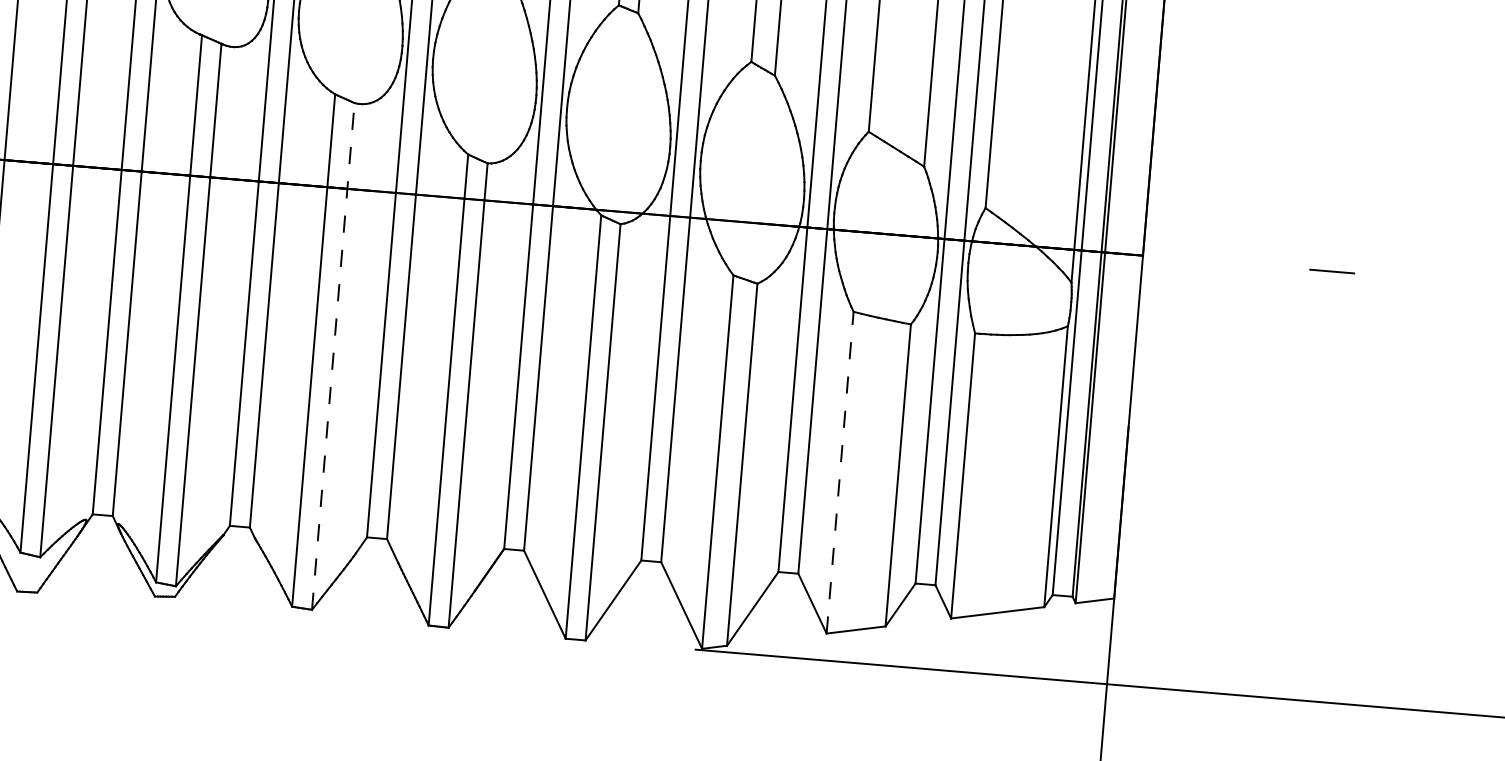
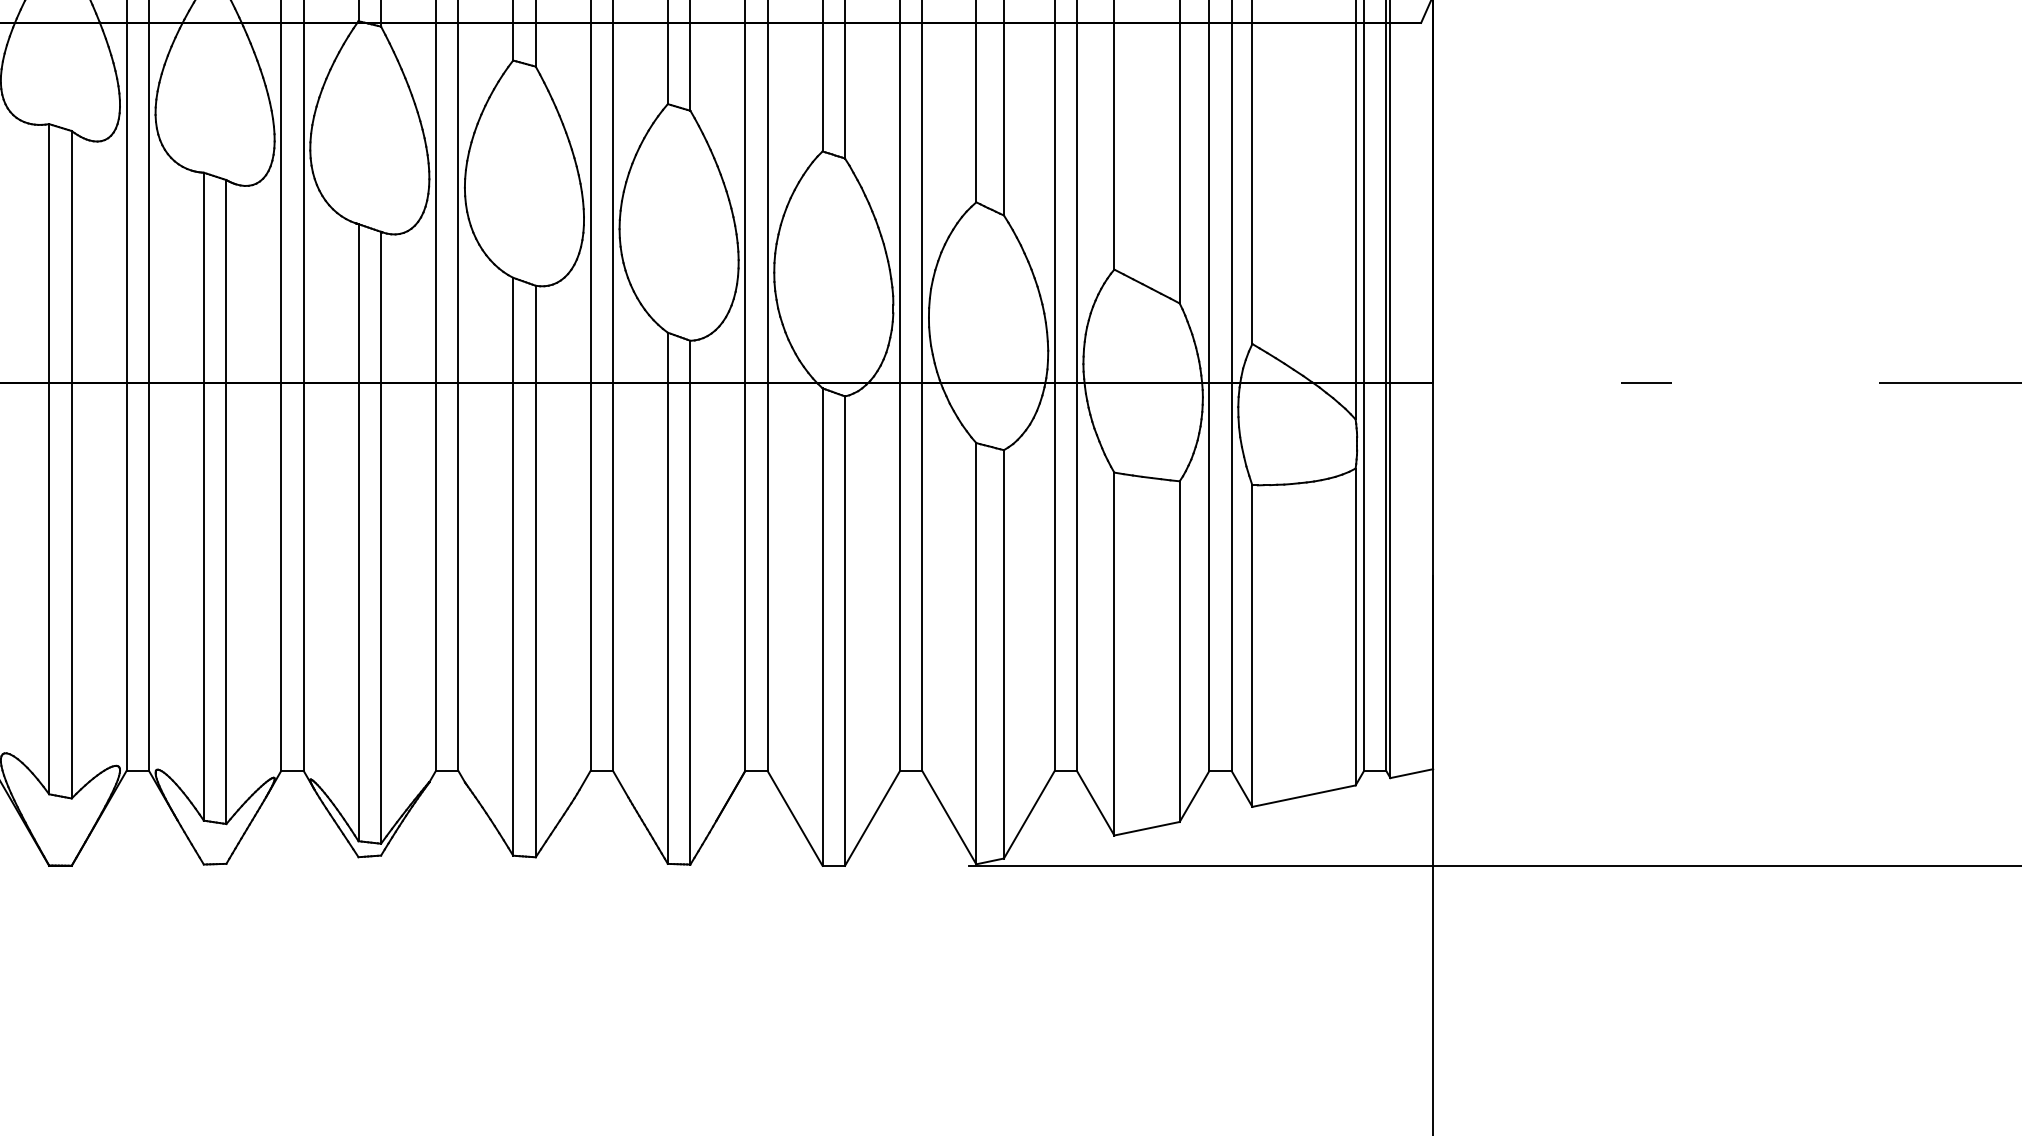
line: (333, 356) -> (535, 571), dashed -> solid
line: (840, 472) -> (1114, 653), dashed -> solid

